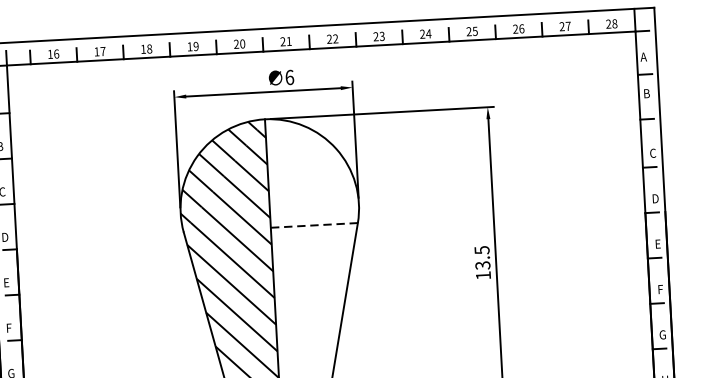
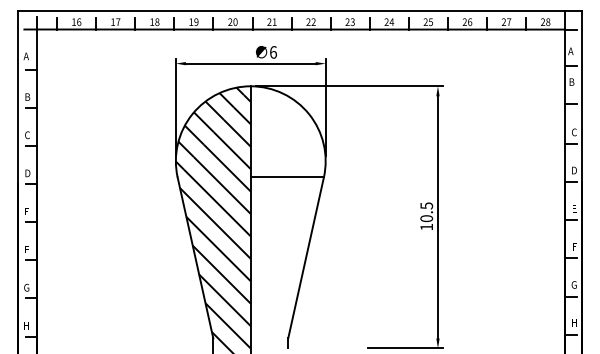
line: (314, 225) -> (287, 177), dashed -> solid
text: (482, 265) -> (426, 218), 13.5 -> 10.5

